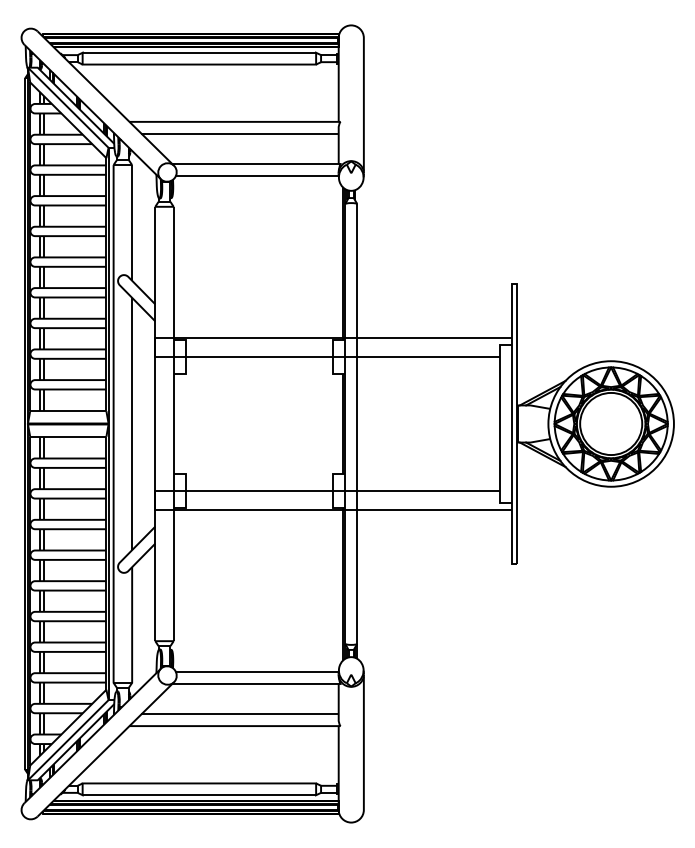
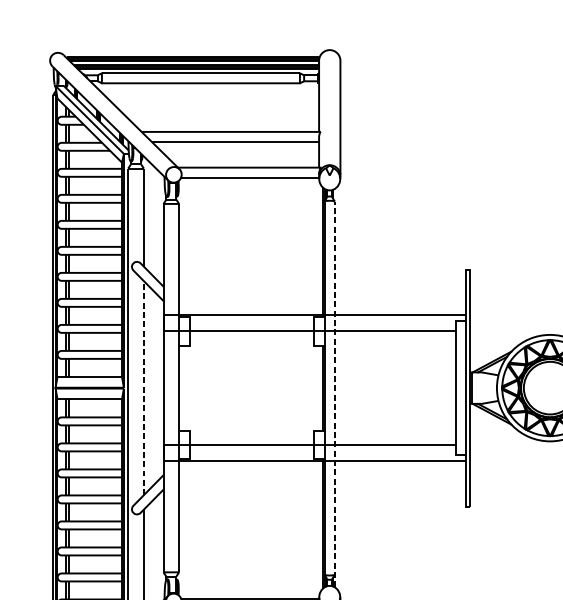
line: (132, 423) -> (144, 387), solid -> dashed
line: (357, 430) -> (335, 393), solid -> dashed

